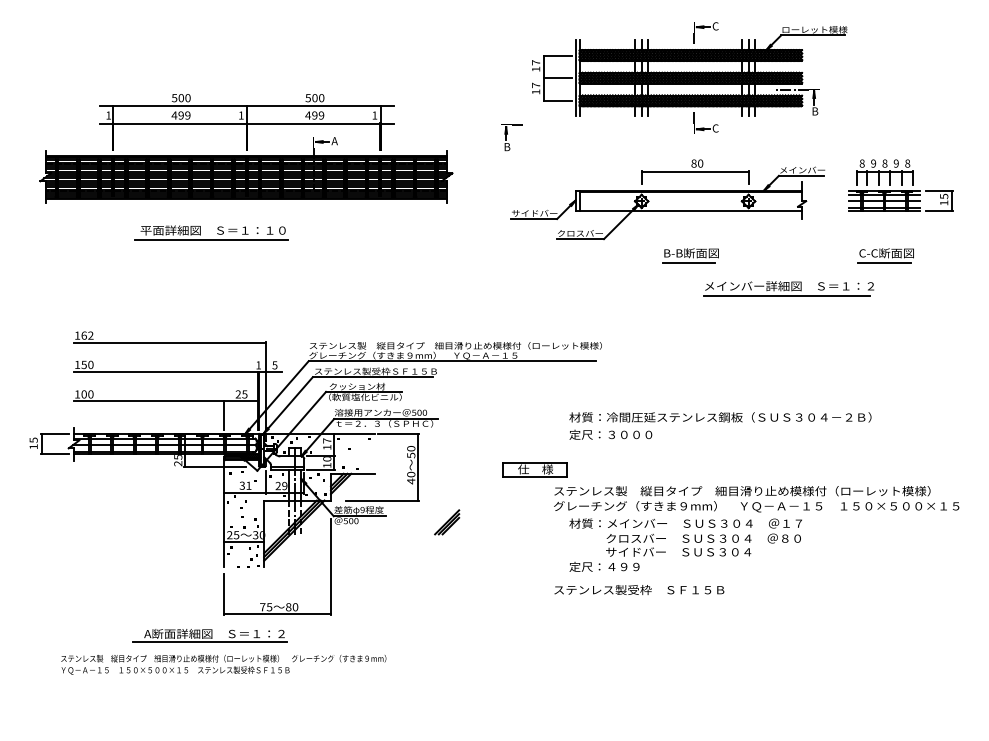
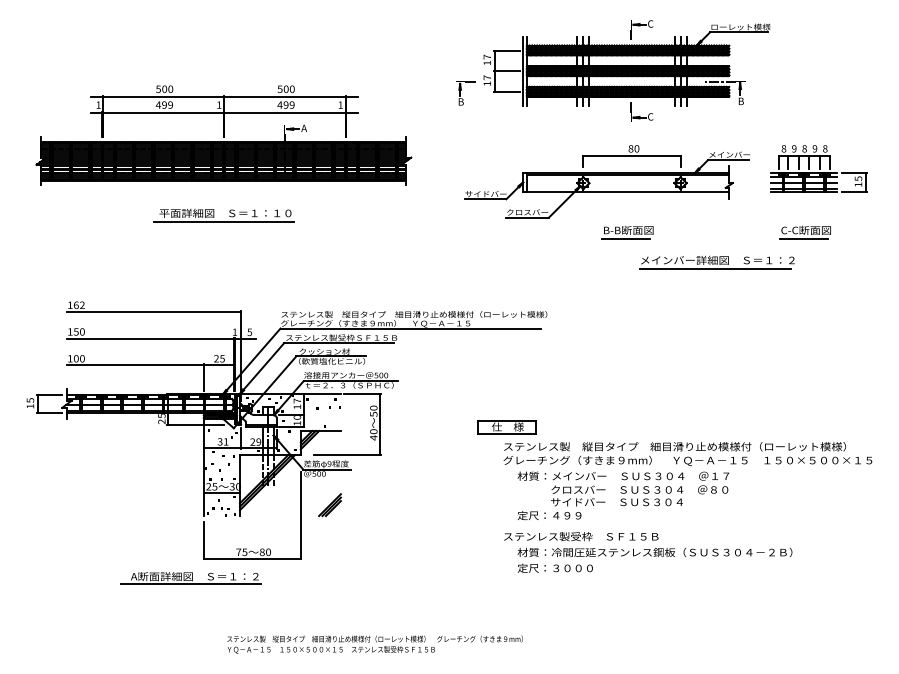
part: (511, 137) -> (464, 93), moved
part: (217, 233) -> (229, 216), moved
text: (720, 425) -> (655, 559), moved
part: (534, 469) -> (506, 427), moved
part: (447, 522) -> (330, 505), moved
text: (223, 664) -> (374, 644), moved

